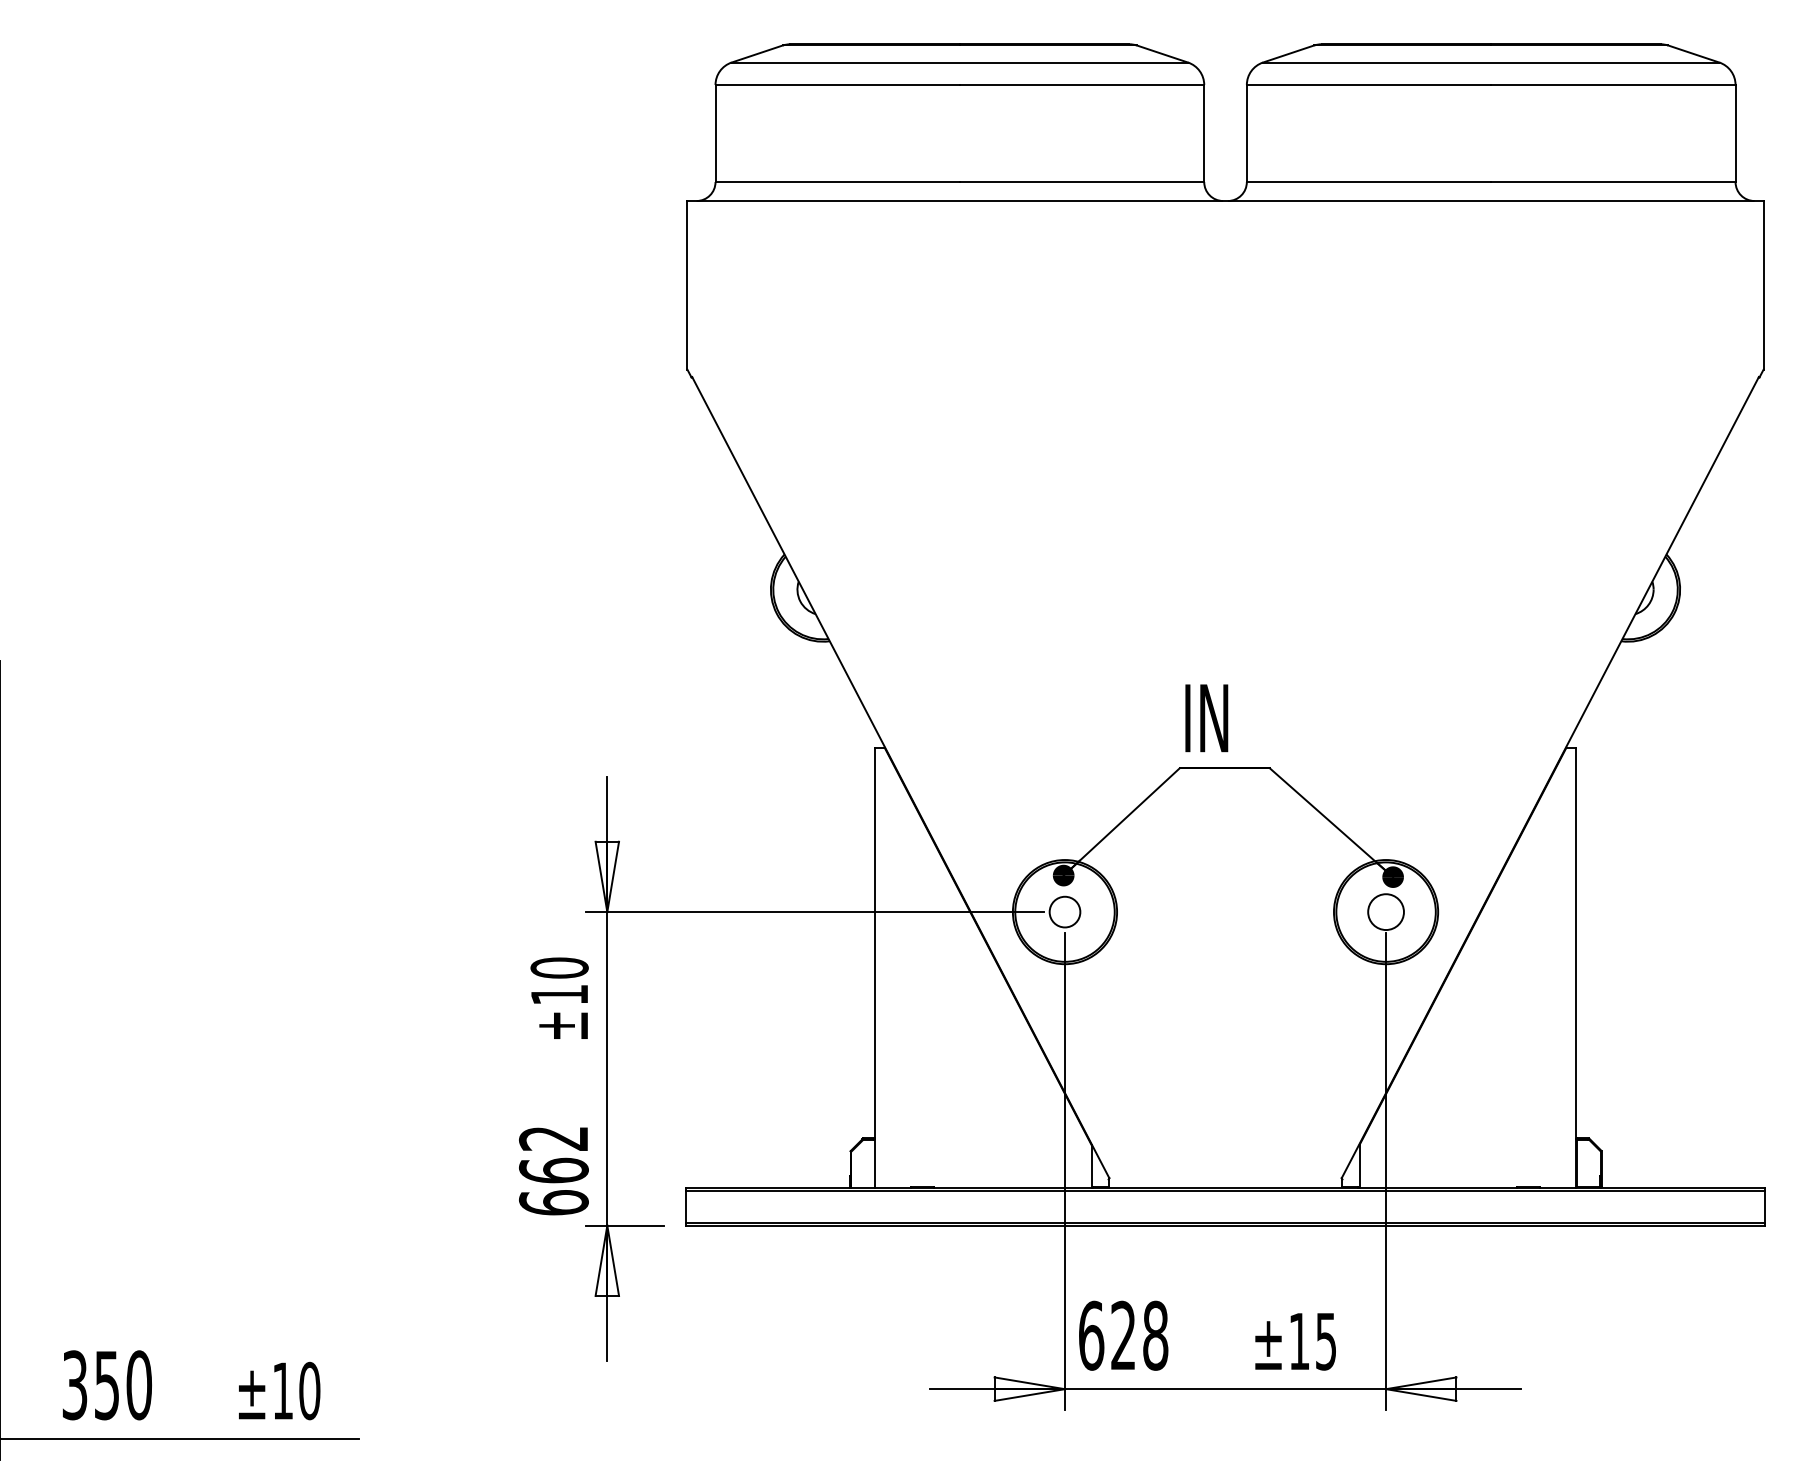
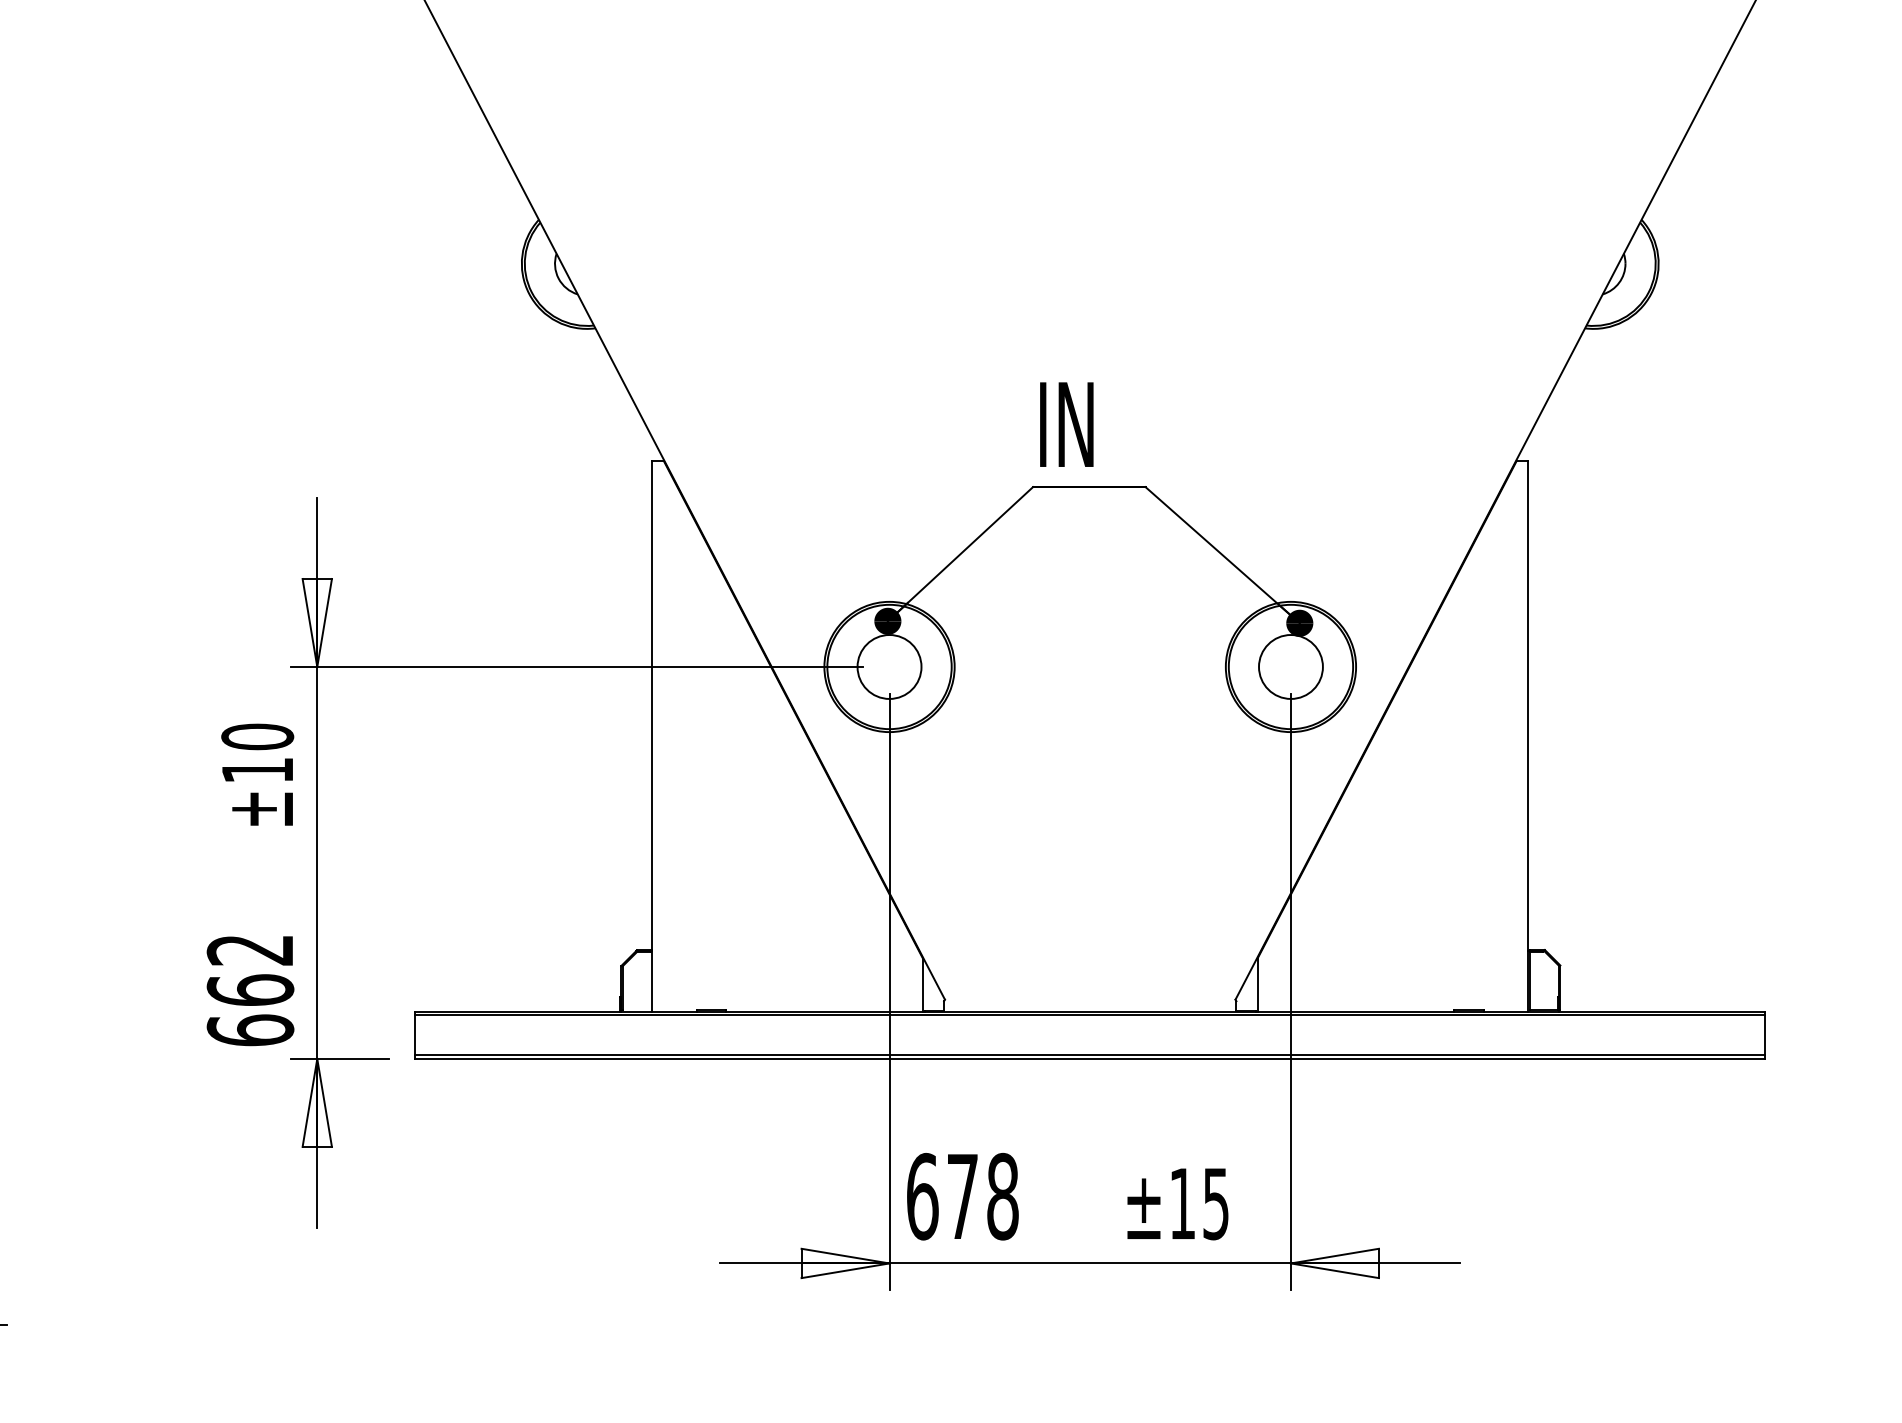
circle: (1064, 911) -> (888, 666), size x1.67
circle: (1385, 911) -> (1290, 666), size x1.43
text: (1123, 1334) -> (962, 1195), 628 -> 678

